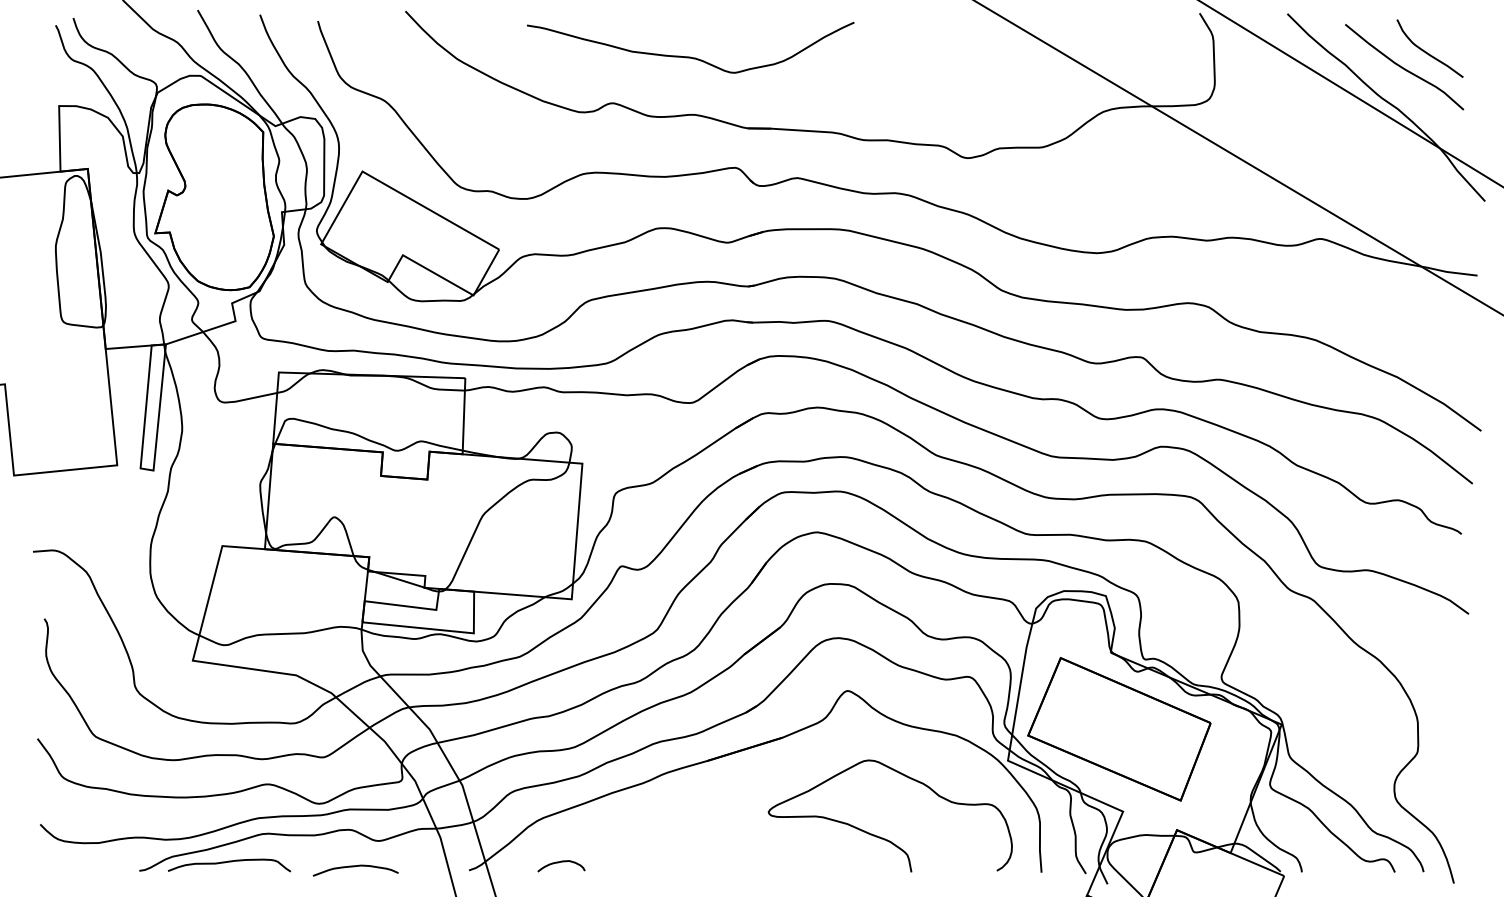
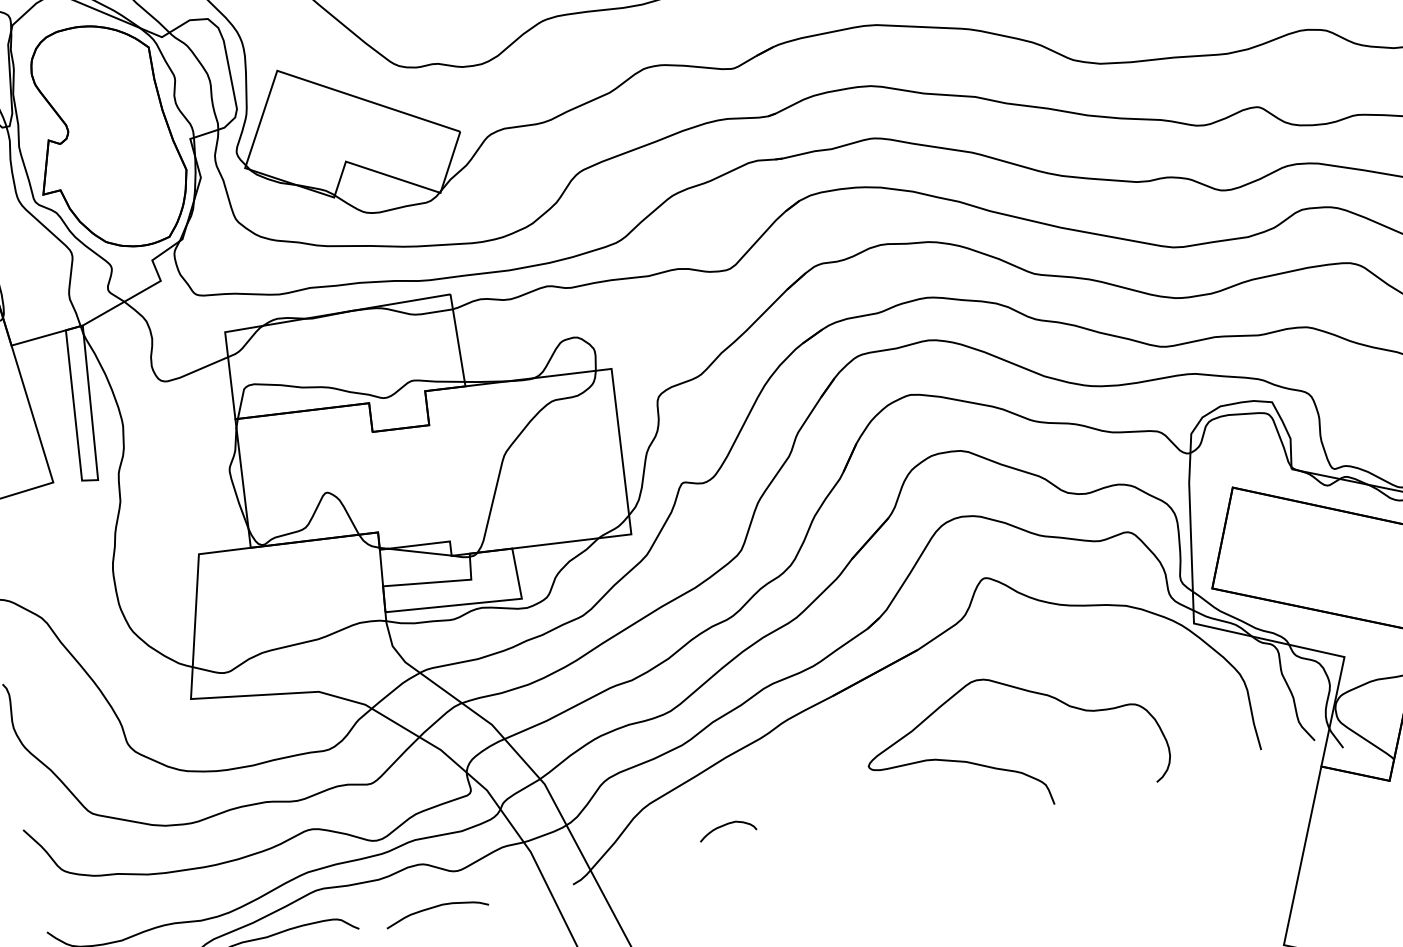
curve: (880, 836) -> (1008, 768), moved
curve: (561, 862) -> (726, 825), moved

